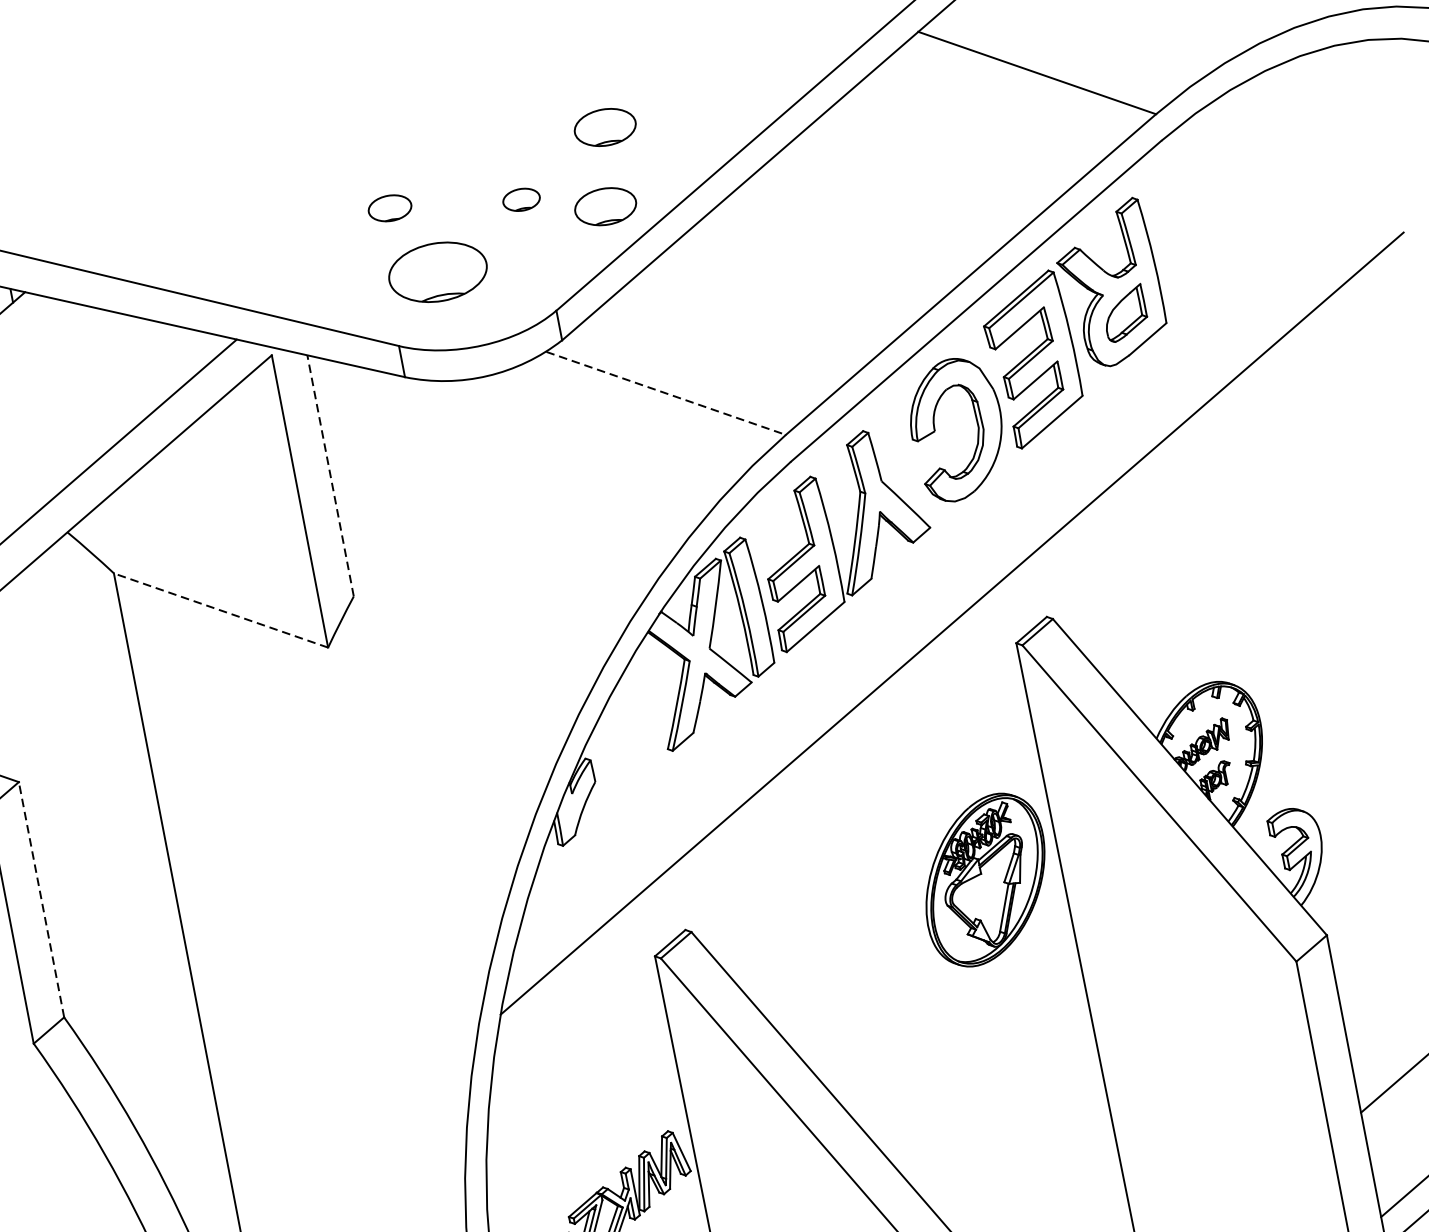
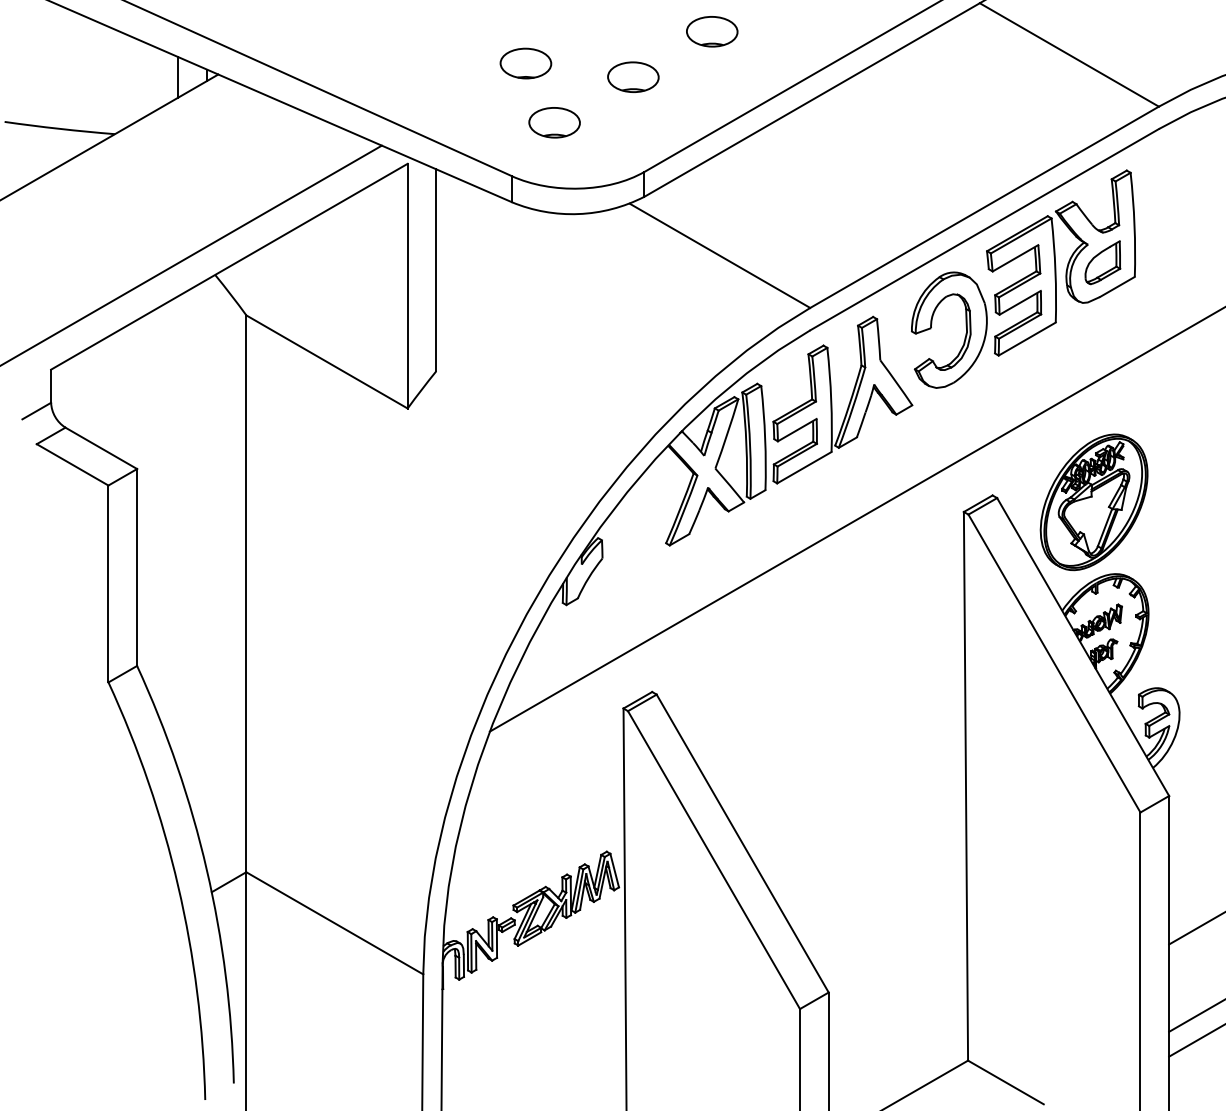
part: (521, 199) -> (633, 76), size x1.67
part: (605, 206) -> (700, 95), removed
part: (389, 208) -> (525, 63), size x1.43
part: (437, 272) -> (554, 122), size x0.62
line: (666, 394) -> (720, 256), dashed -> solid
line: (330, 476) -> (436, 270), dashed -> solid
line: (220, 610) -> (326, 361), dashed -> solid
part: (984, 880) -> (1093, 502), moved
line: (41, 898) -> (137, 566), dashed -> solid

